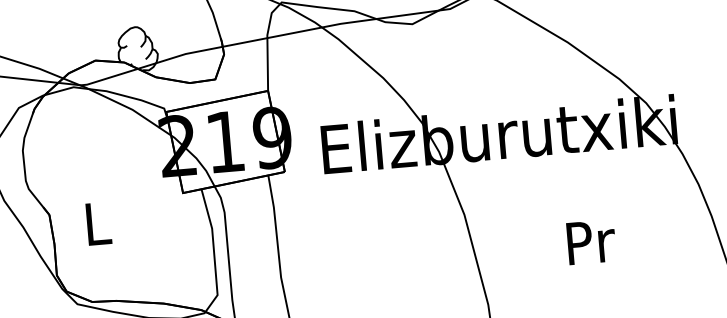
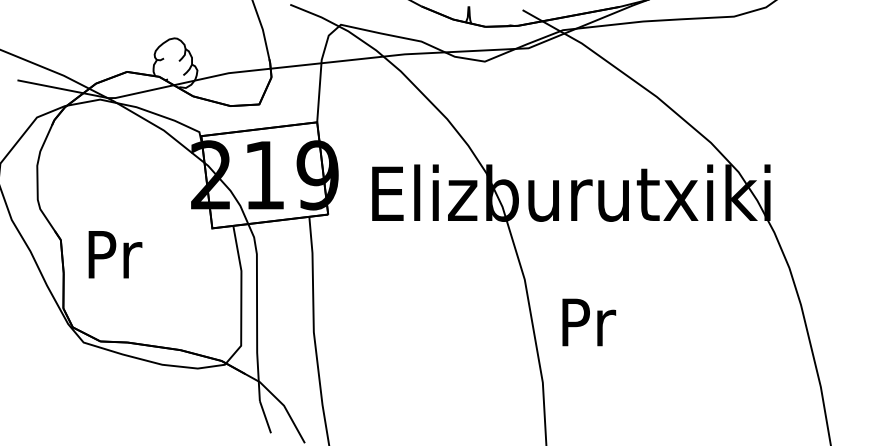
text: (99, 223) -> (115, 254), L -> Pr
text: (591, 242) -> (589, 322), moved

